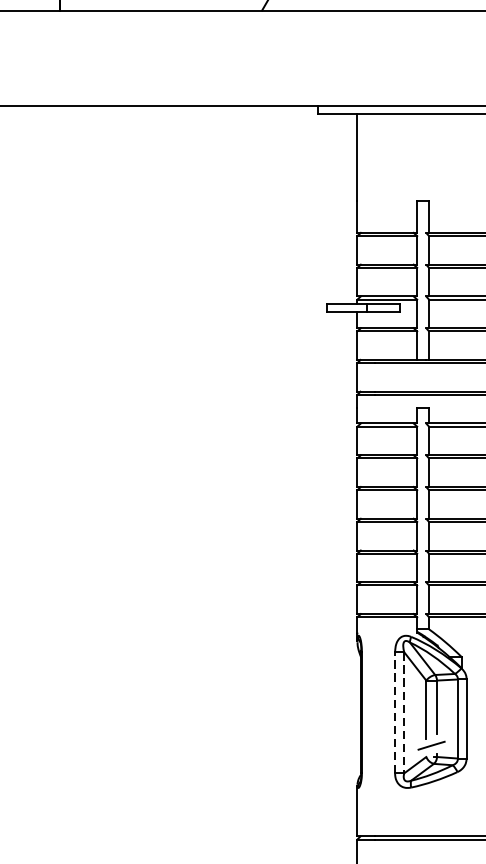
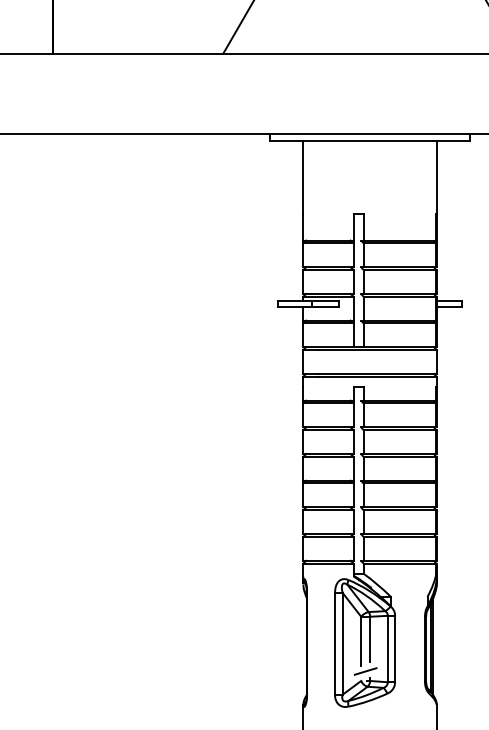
line: (394, 712) -> (334, 643), dashed -> solid
line: (404, 712) -> (342, 643), dashed -> solid

